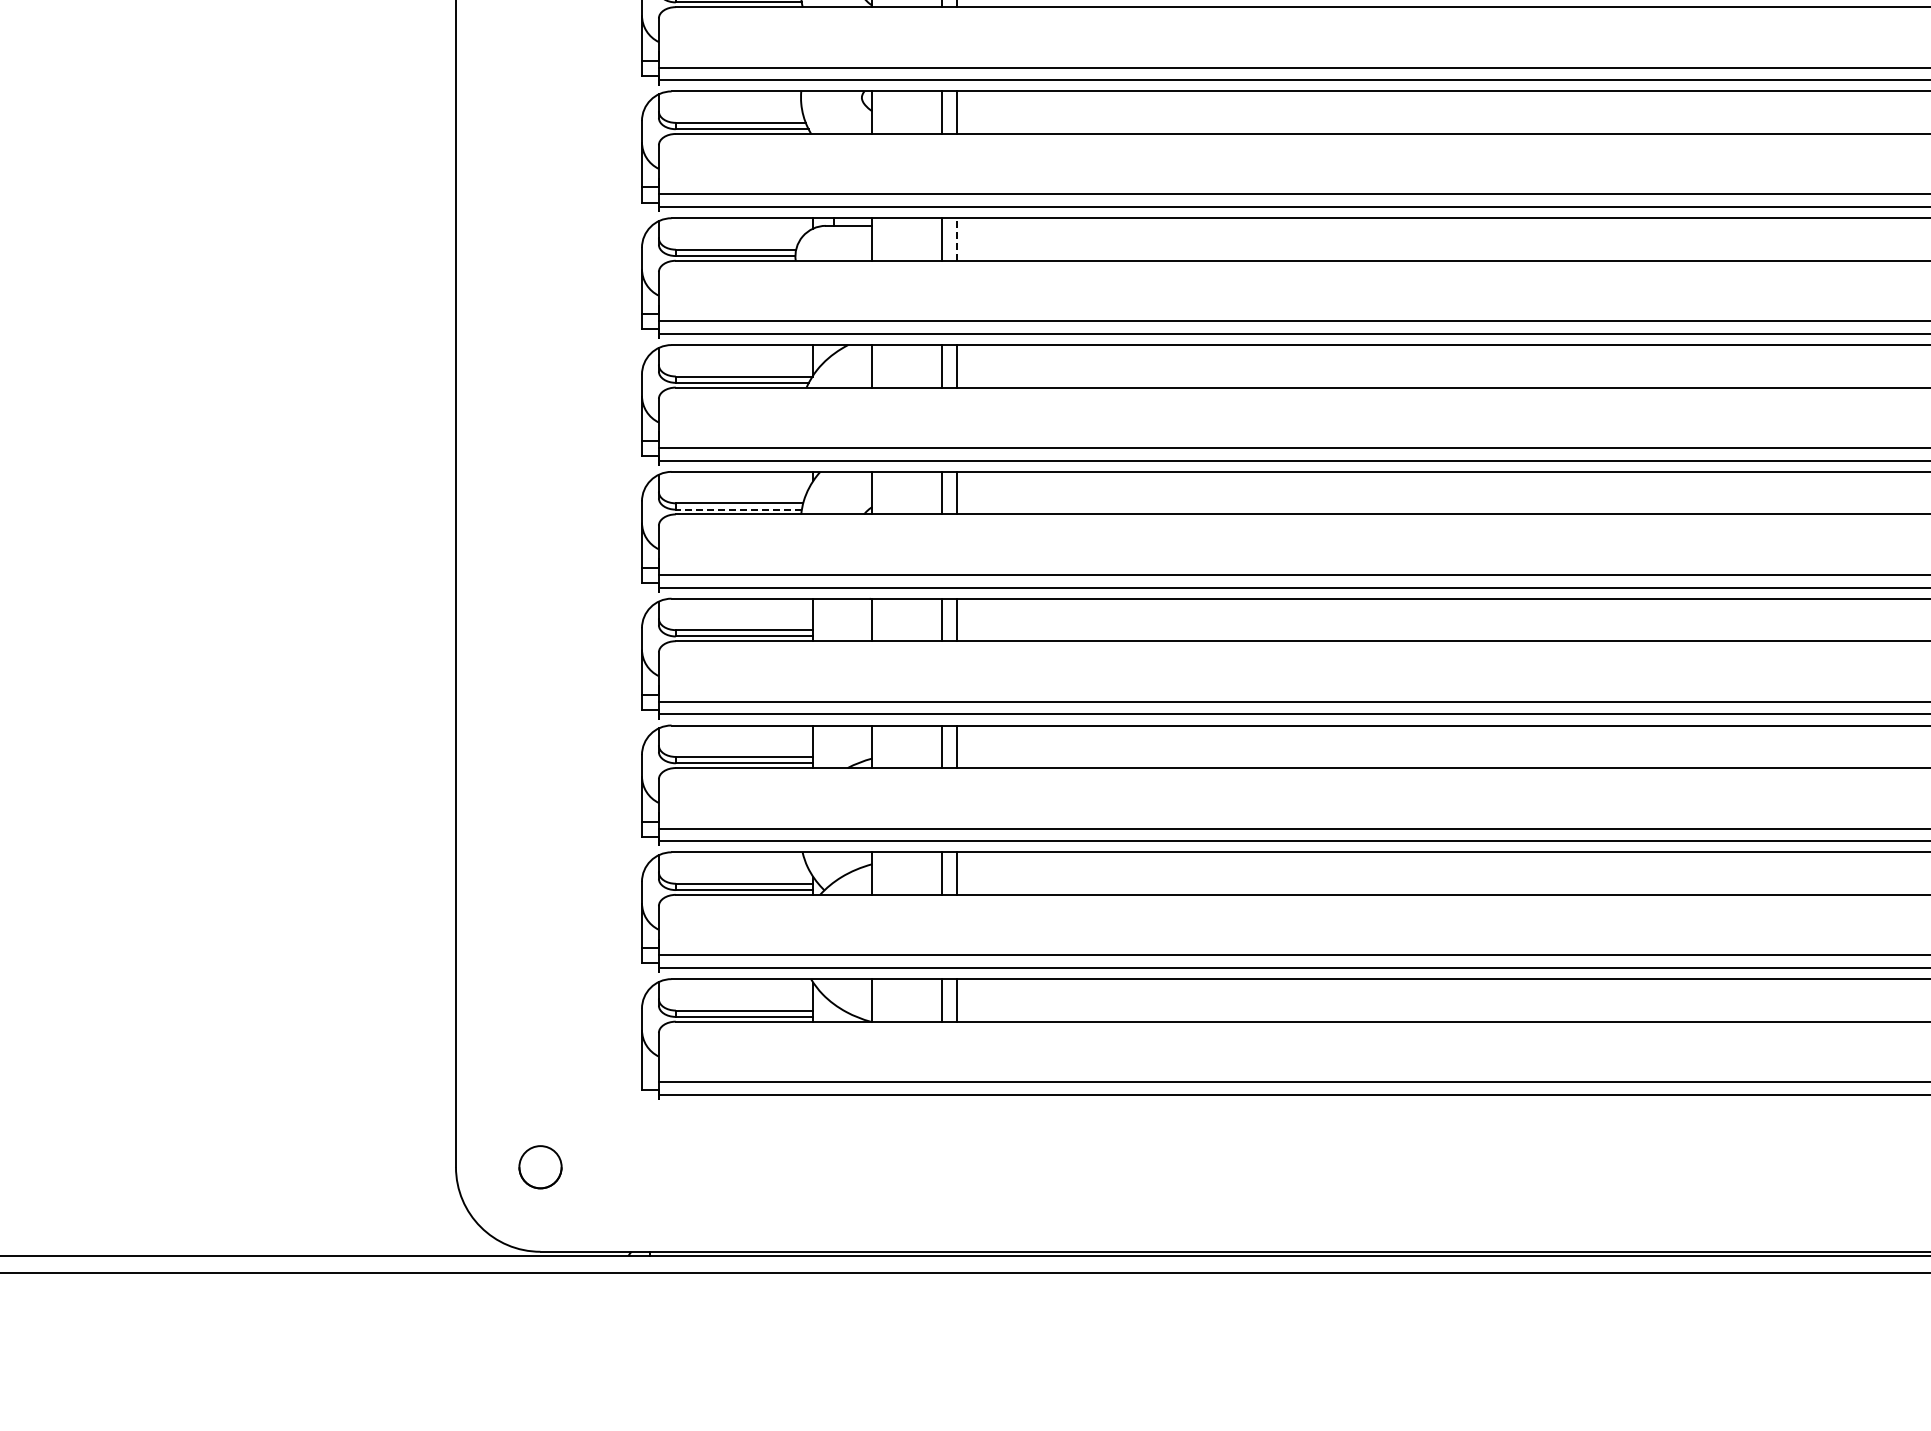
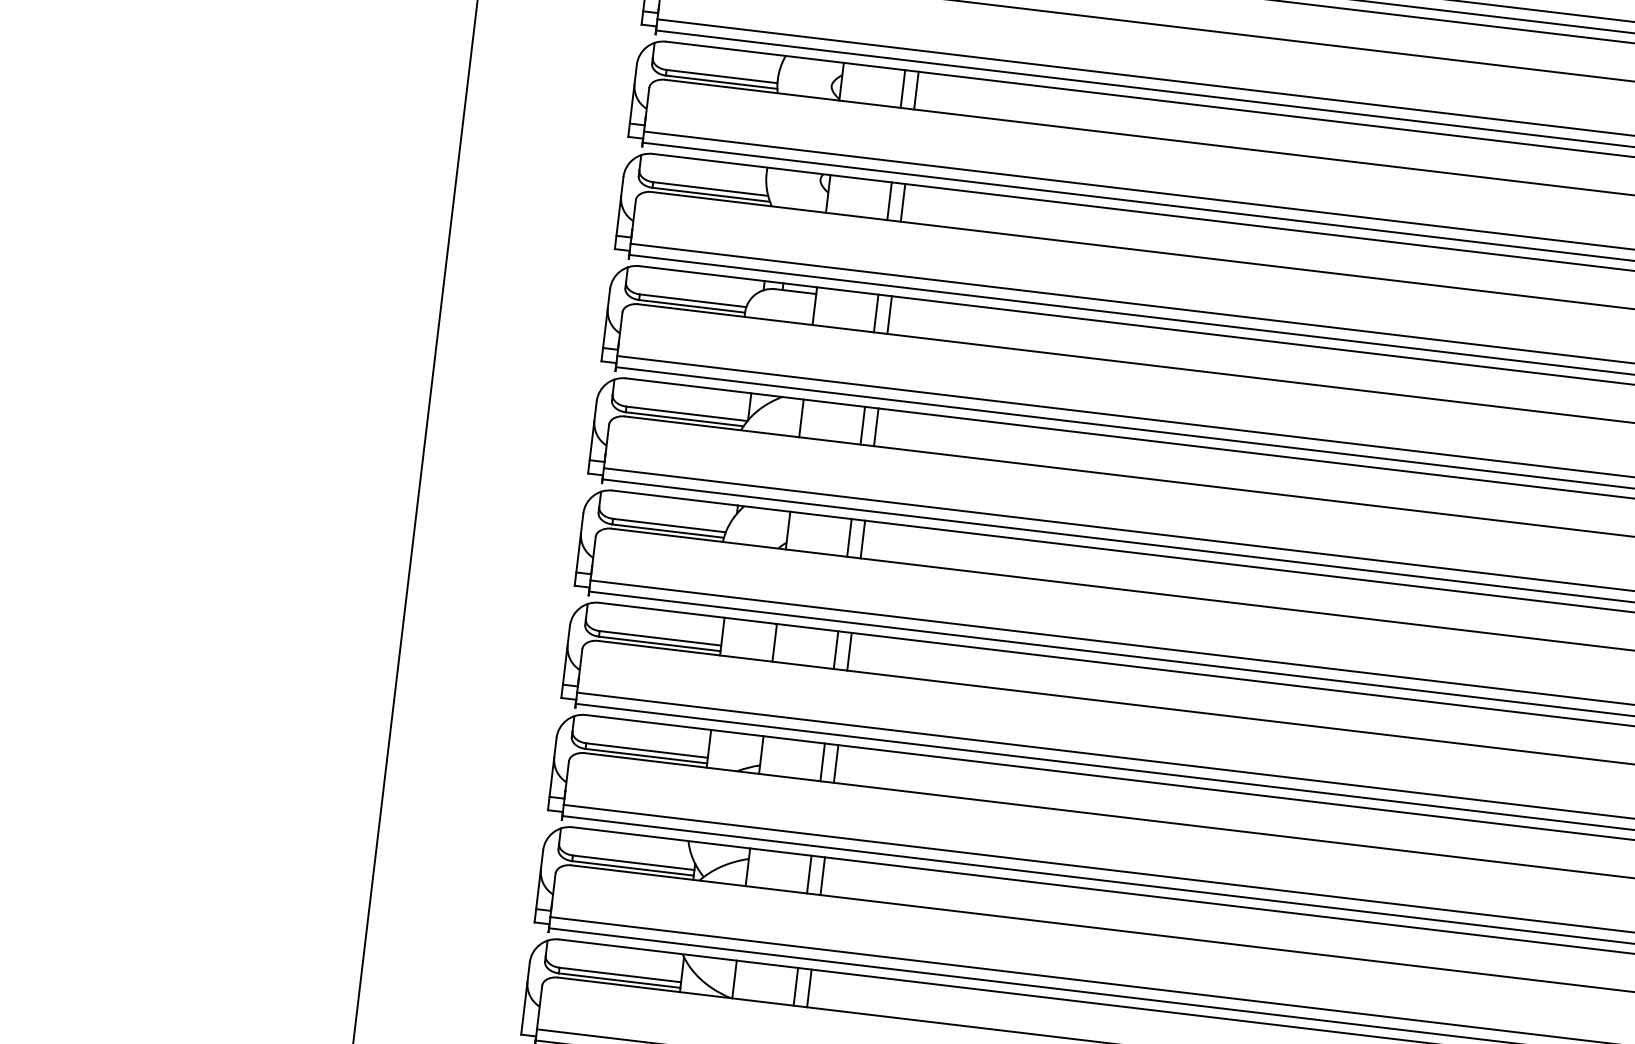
line: (956, 239) -> (889, 315), dashed -> solid
line: (738, 509) -> (667, 530), dashed -> solid

